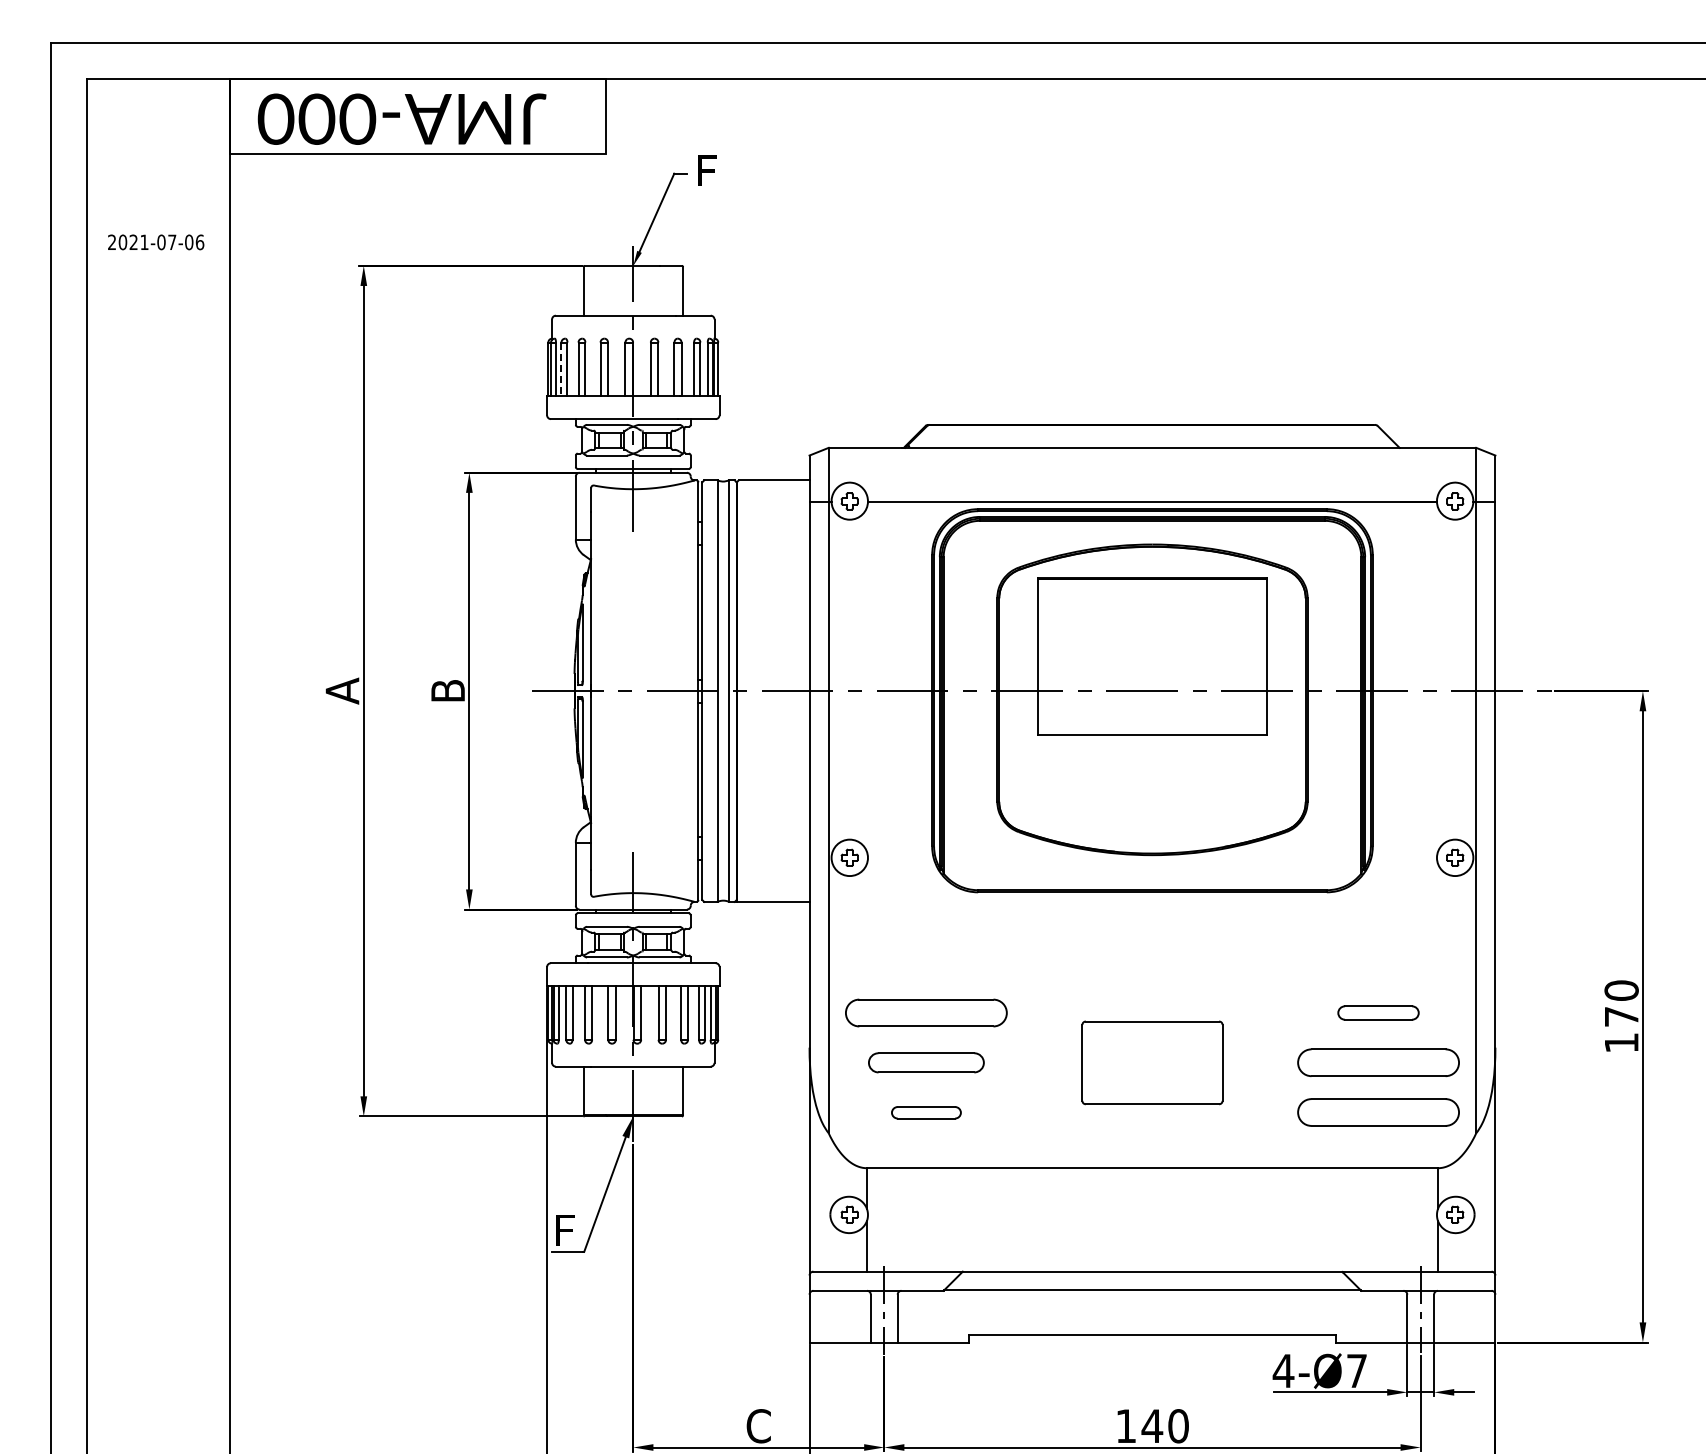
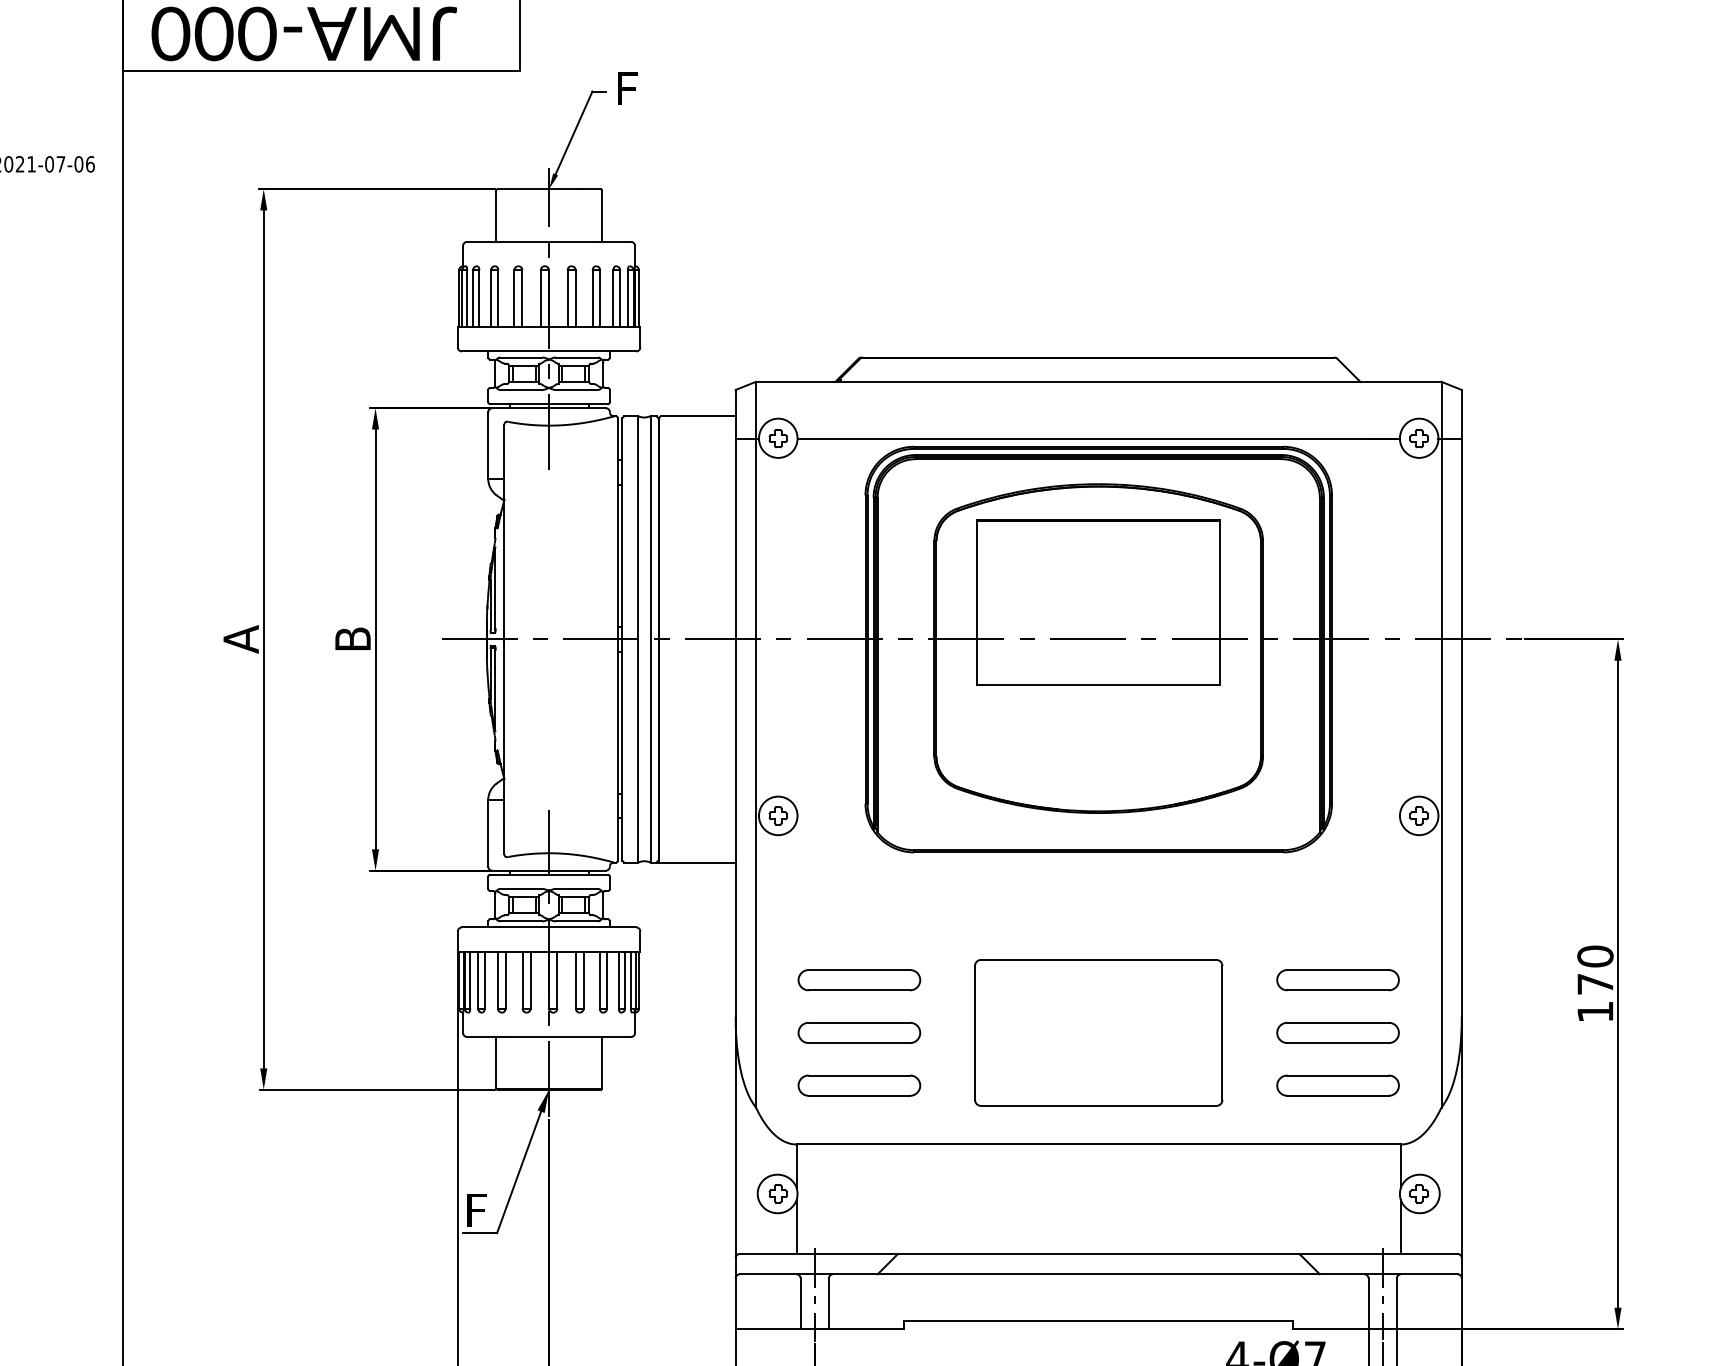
line: (561, 369) -> (473, 298), dashed -> solid
part: (926, 1012) -> (859, 979), size x0.71
part: (1378, 1012) -> (1338, 979), size x1.43
part: (1152, 1062) -> (1098, 1032), size x1.67
part: (1378, 1062) -> (1338, 1032), size x0.71
part: (926, 1112) -> (859, 1085), size x1.67
part: (1378, 1112) -> (1338, 1085), size x0.71

